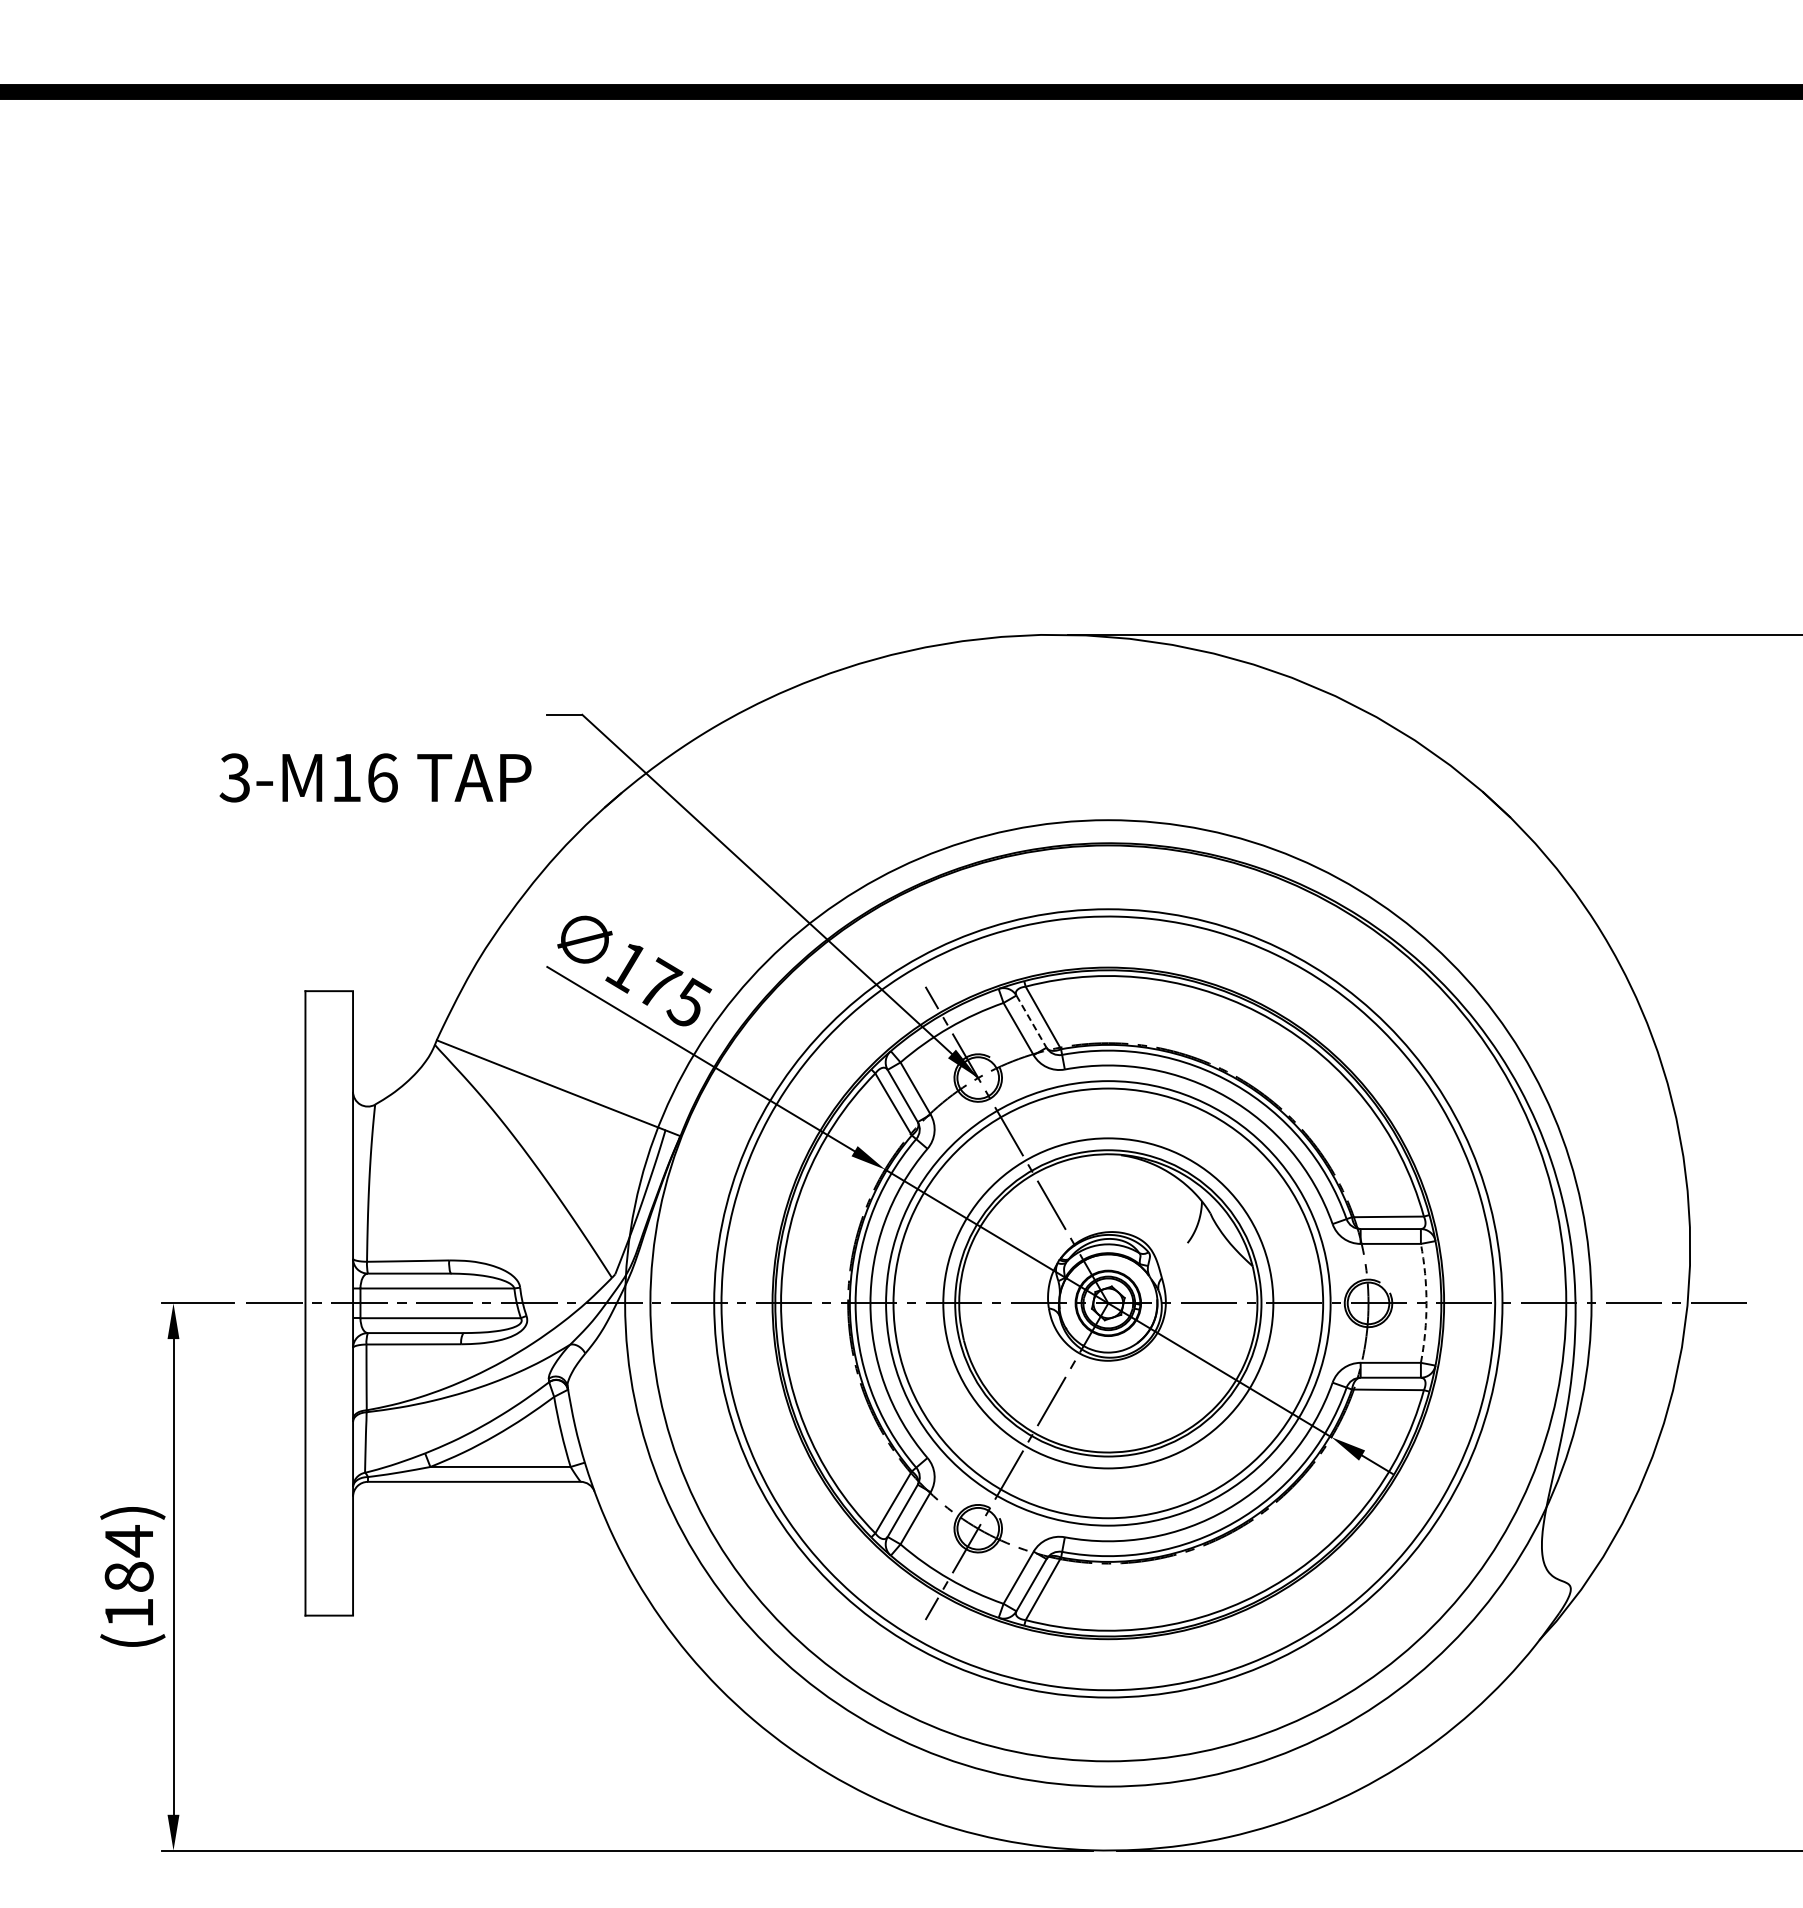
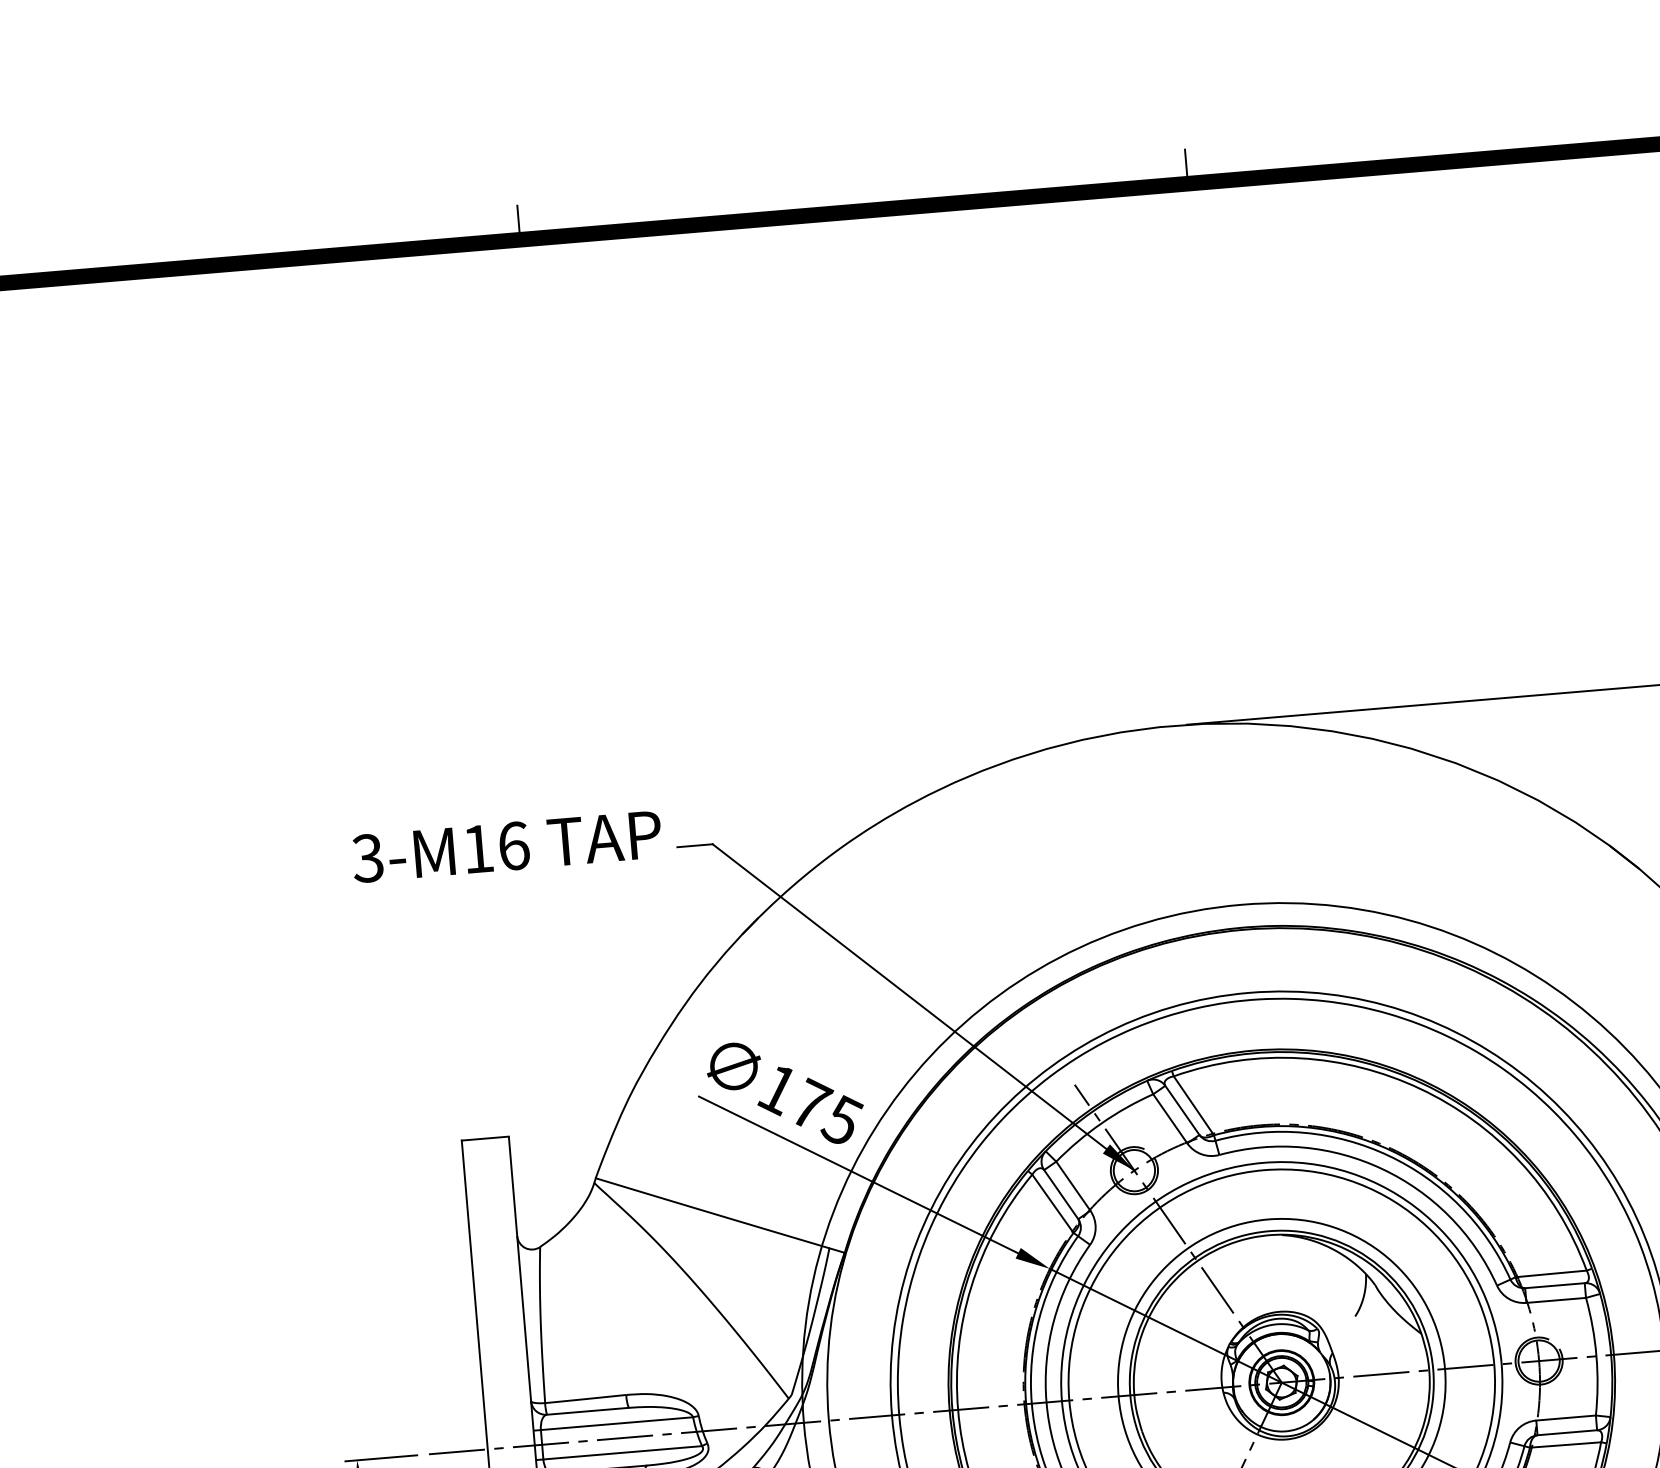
line: (440, 70) -> (518, 218), added
line: (1115, 70) -> (1186, 162), added
text: (375, 777) -> (506, 846), moved
line: (1031, 1022) -> (1182, 1111), dashed -> solid
arc: (1426, 1303) -> (1596, 1356), dashed -> solid

